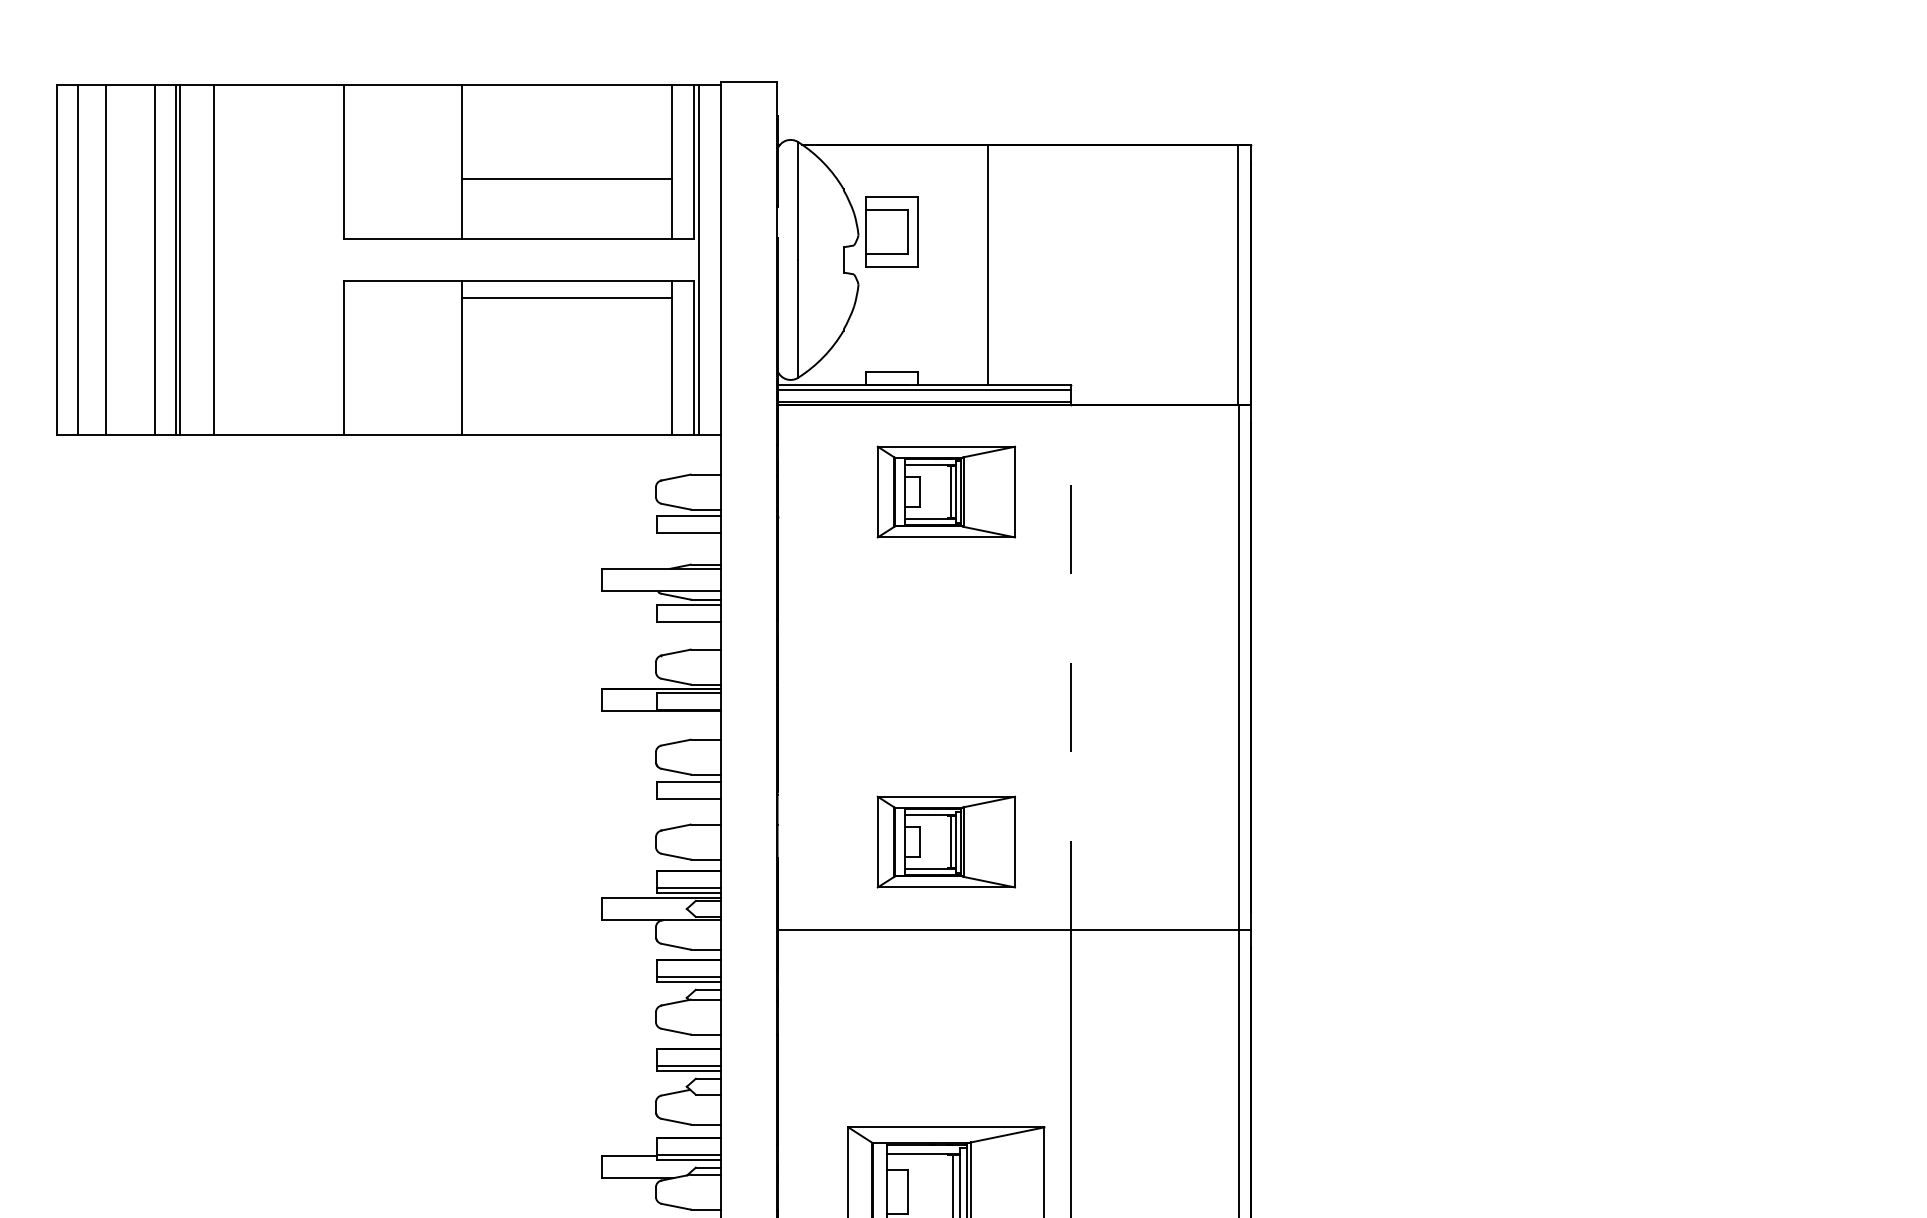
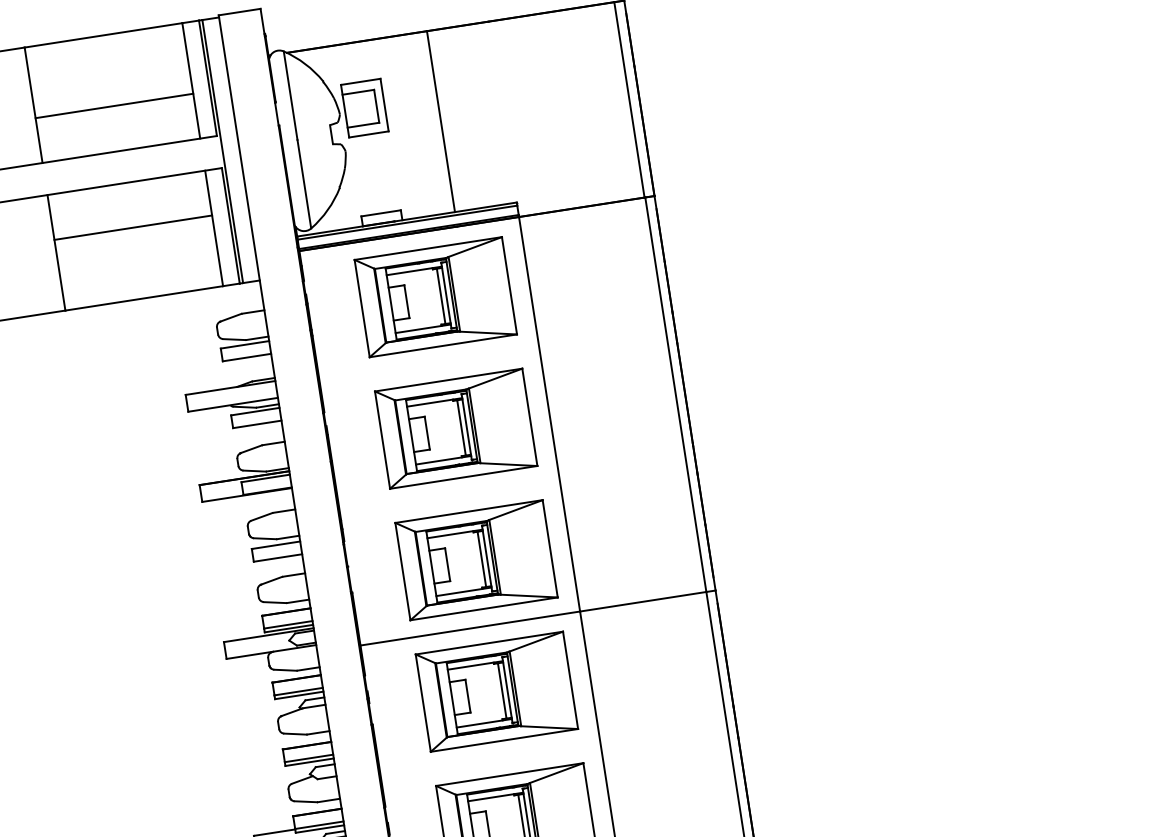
line: (567, 297) -> (133, 227), moved
part: (946, 491) -> (435, 296), size x1.43
part: (946, 666) -> (456, 428), added
line: (1070, 666) -> (549, 413), dashed -> solid
part: (946, 841) -> (476, 559), size x1.43
part: (946, 1016) -> (496, 691), added

